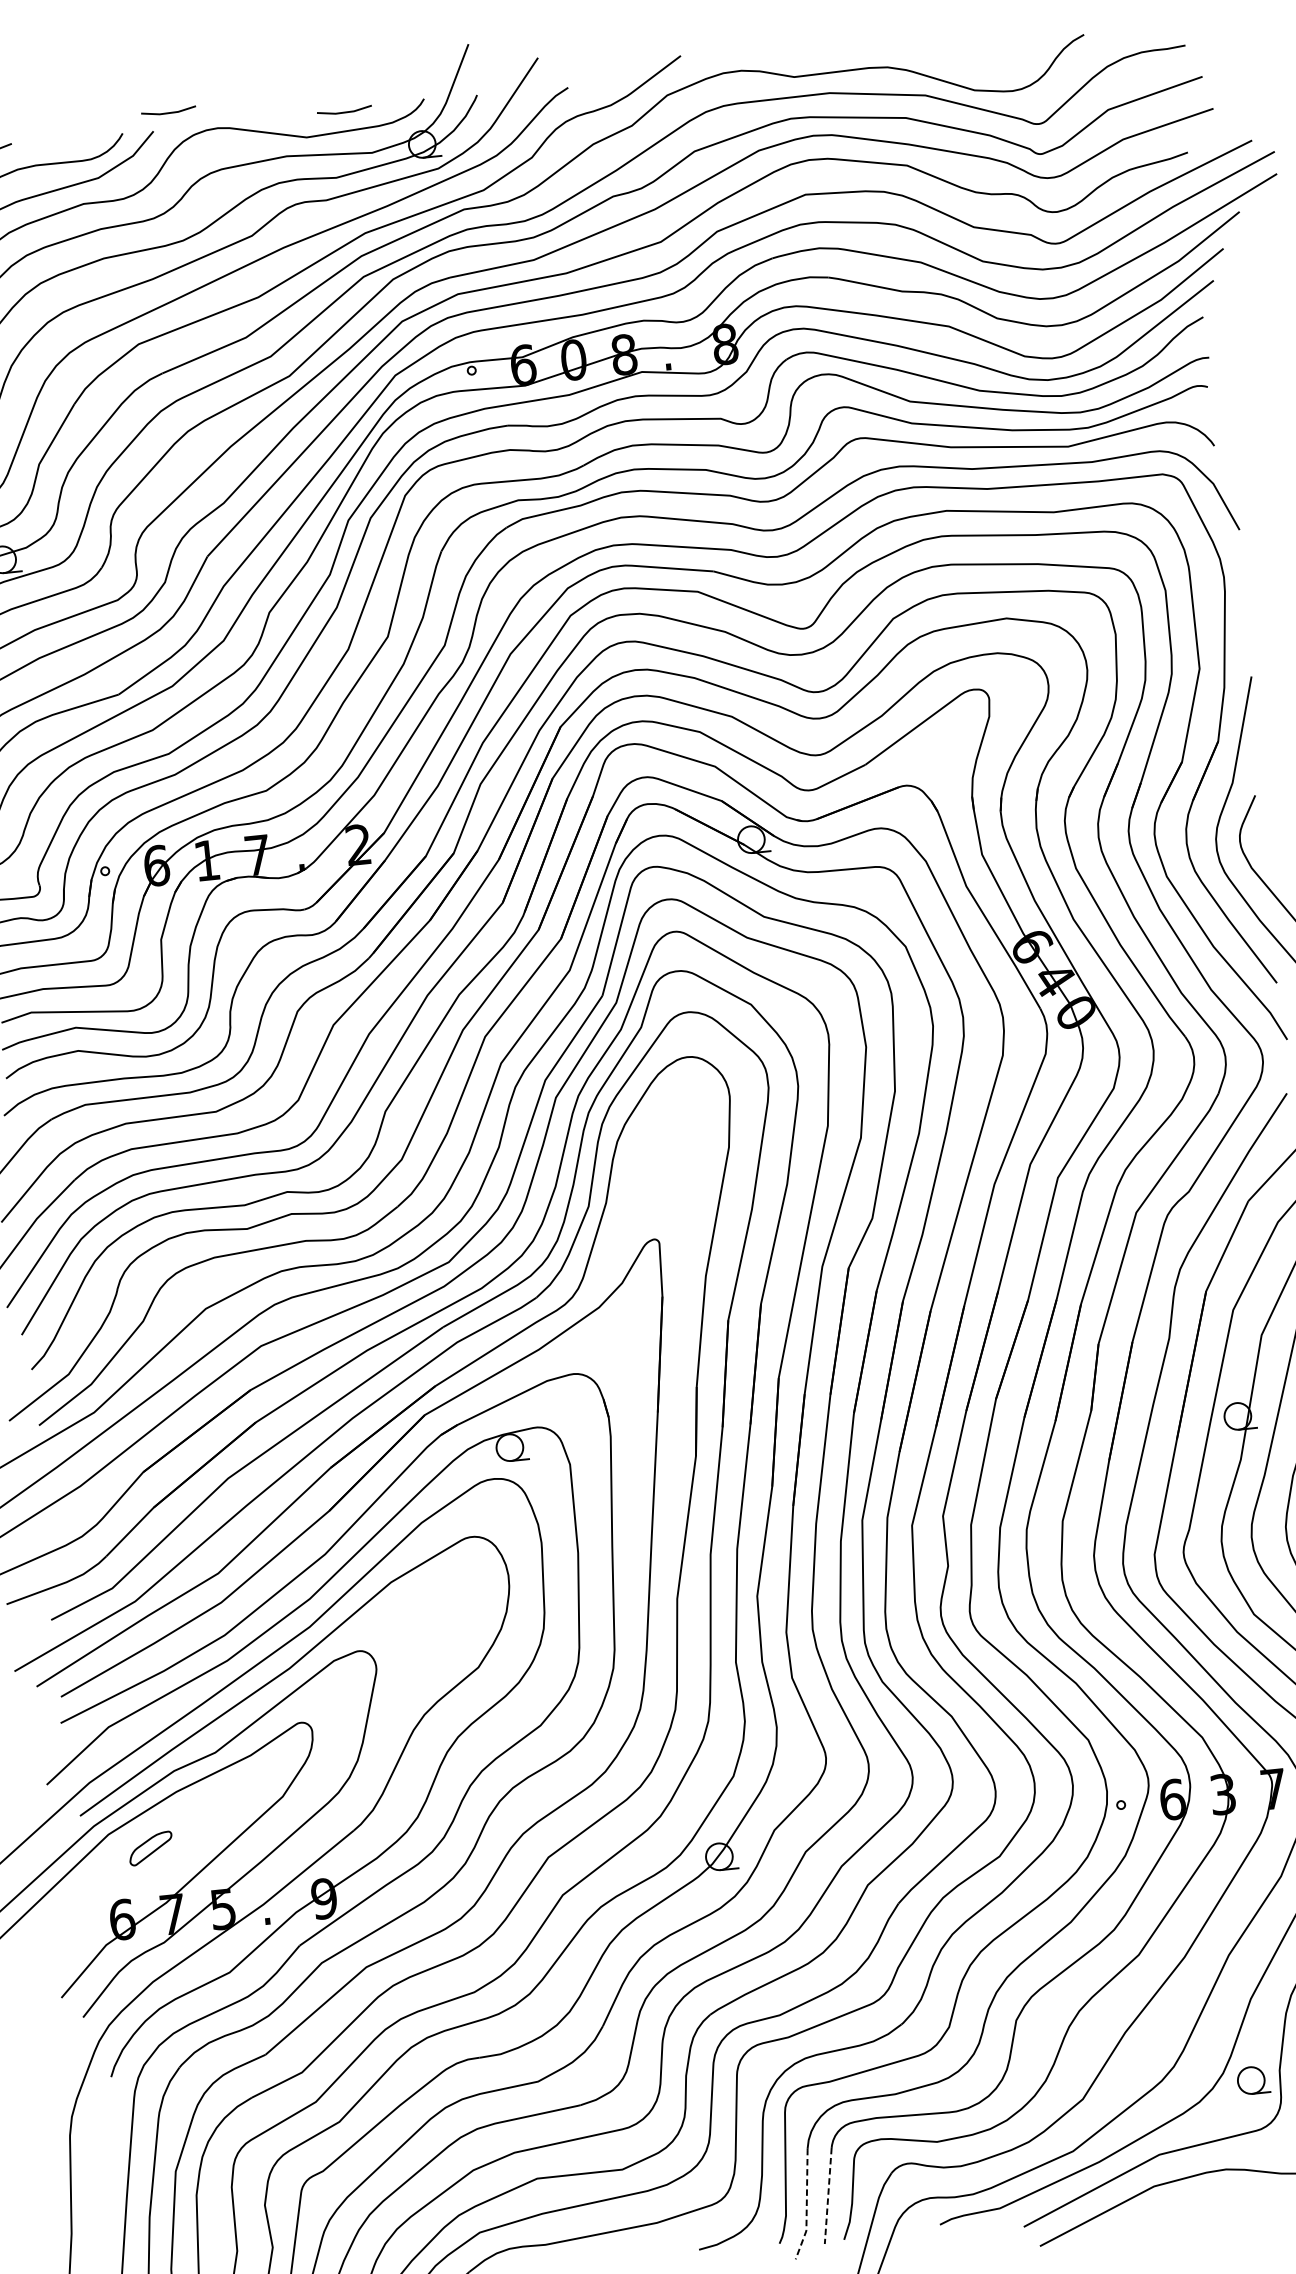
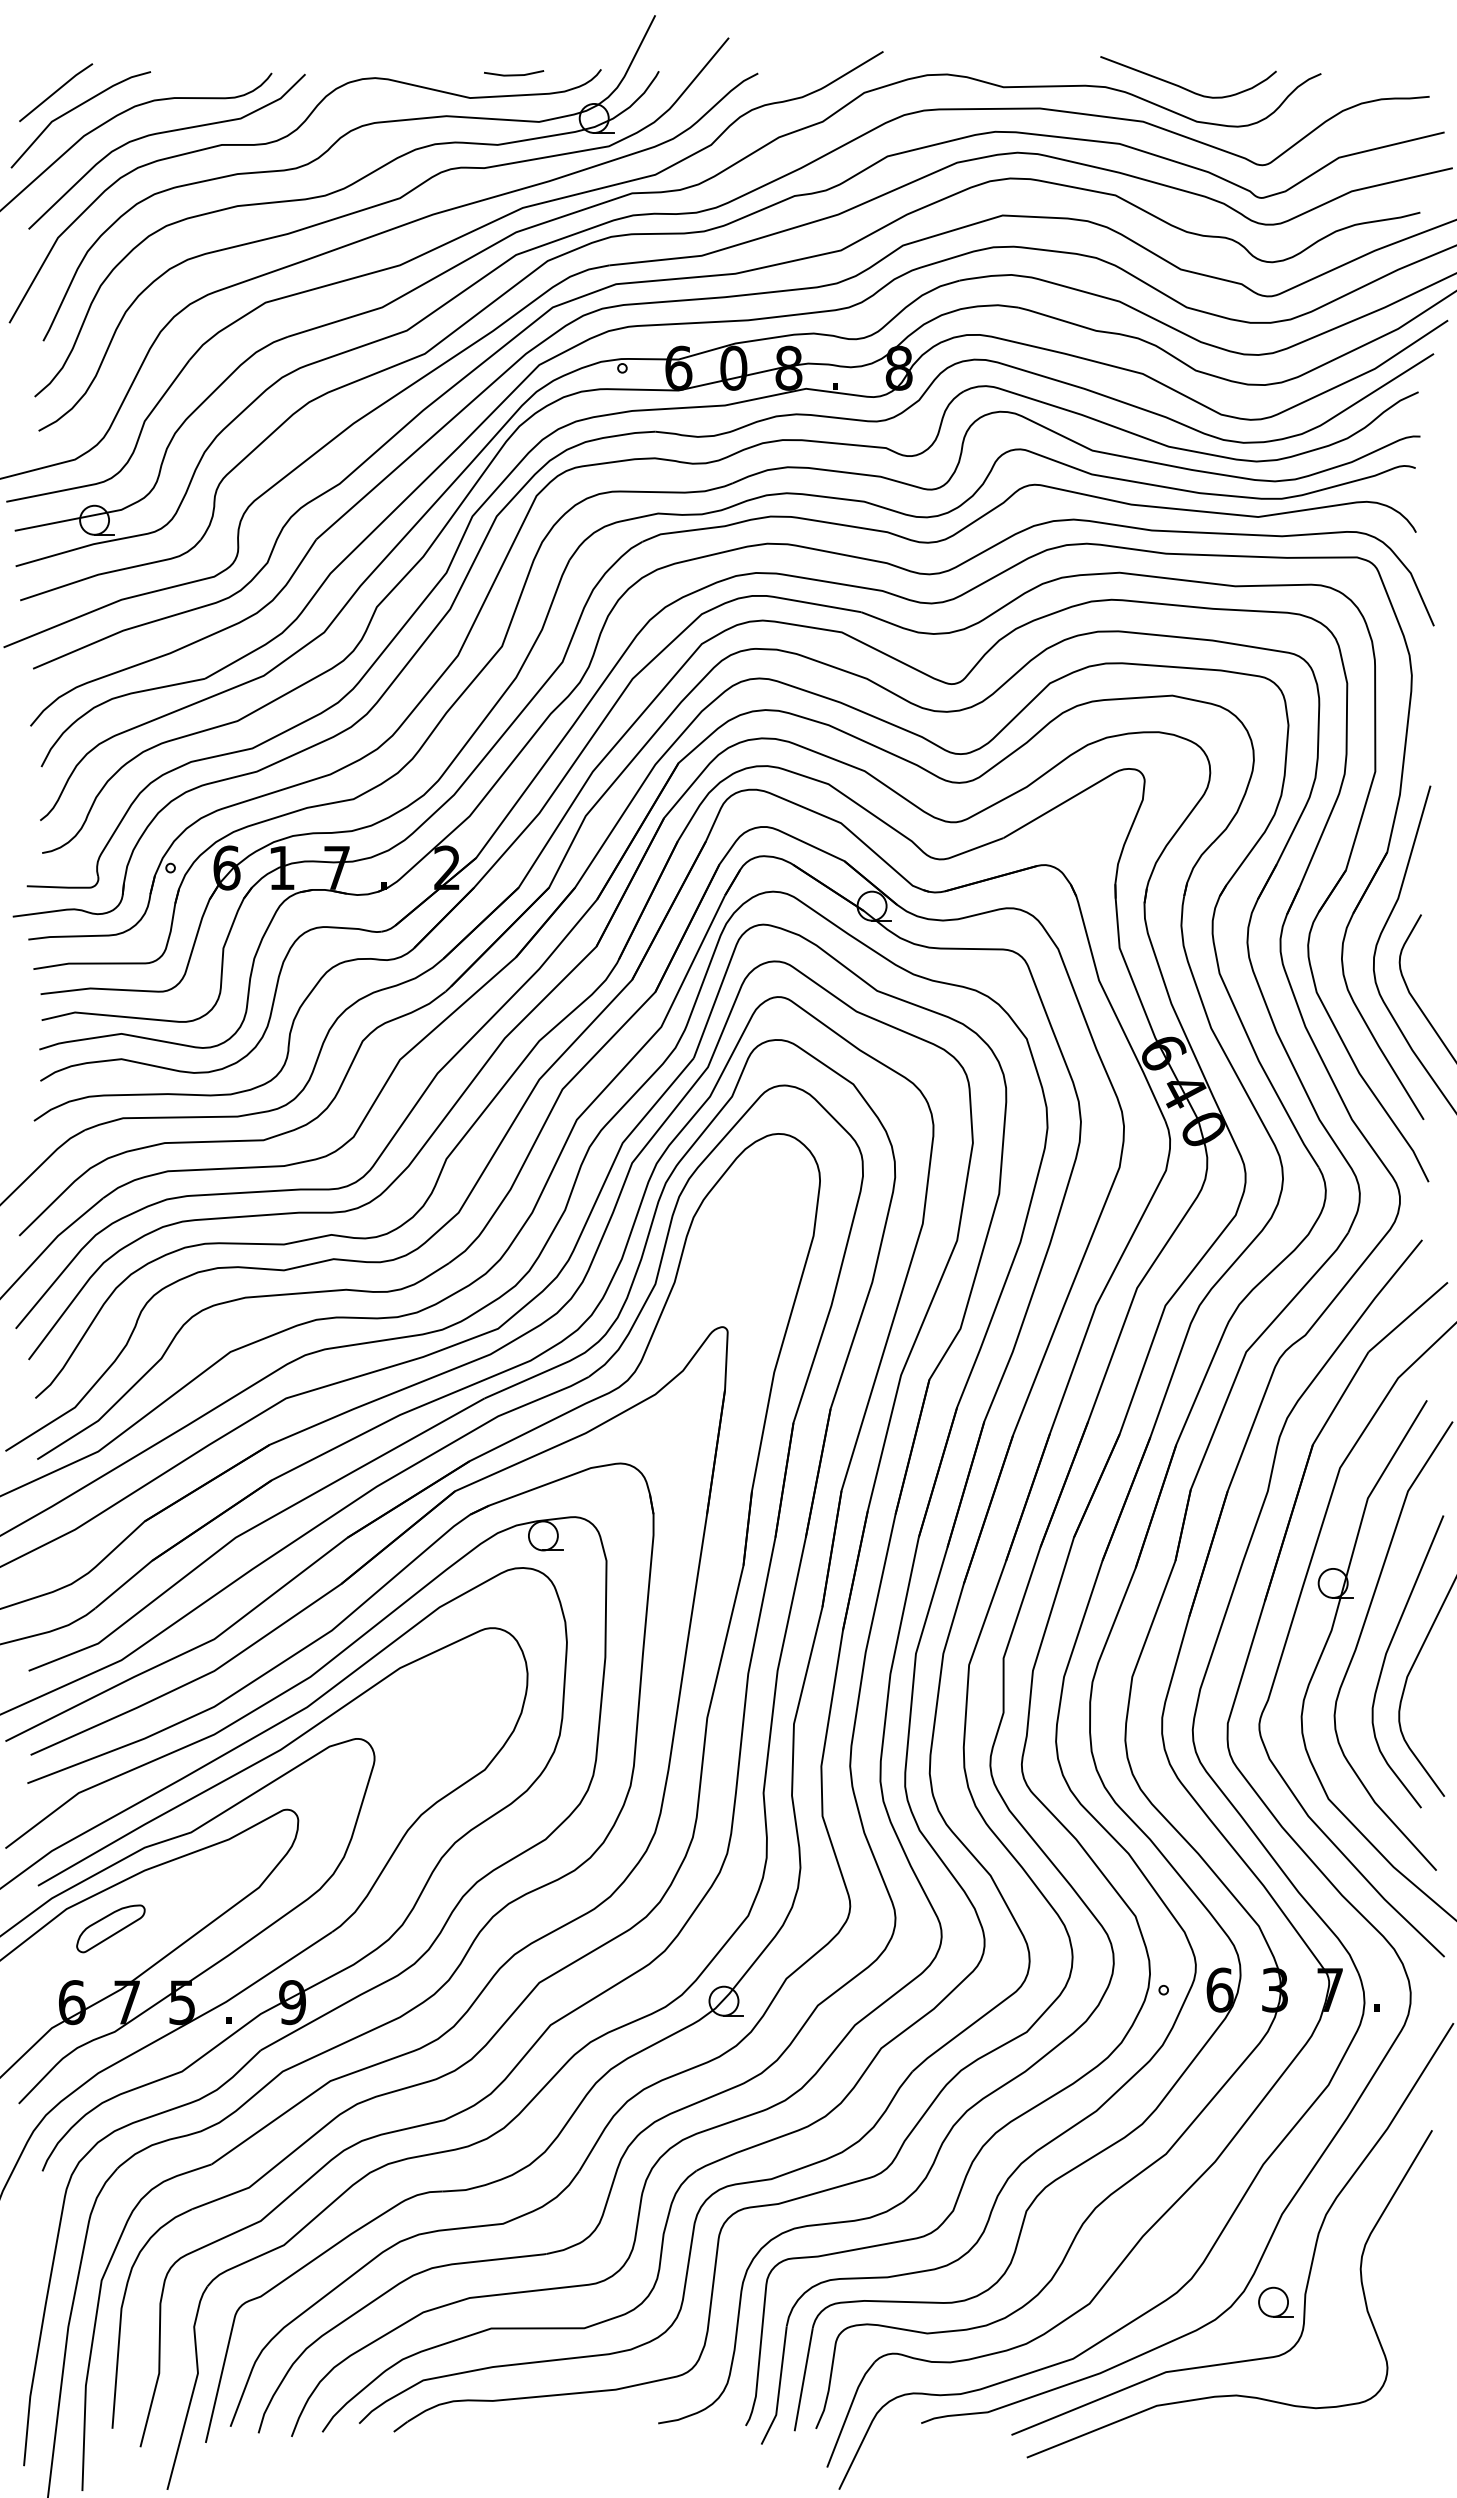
curve: (960, 60) -> (1184, 87), added
line: (169, 112) -> (324, 55), removed
part: (150, 1848) -> (110, 1928), size x1.43
line: (828, 2196) -> (803, 2380), dashed -> solid
line: (806, 2205) -> (779, 2387), dashed -> solid

